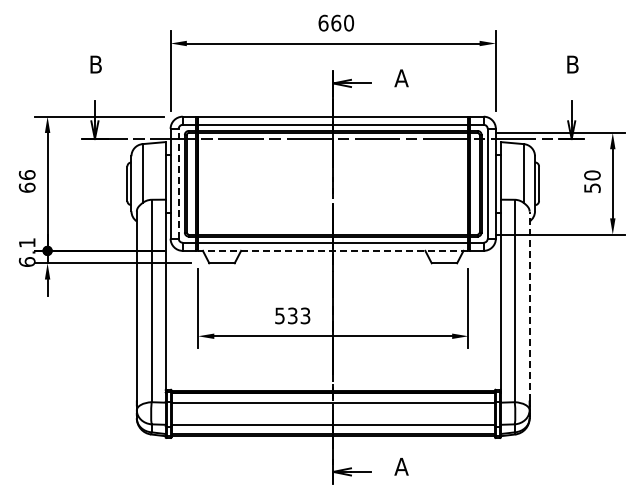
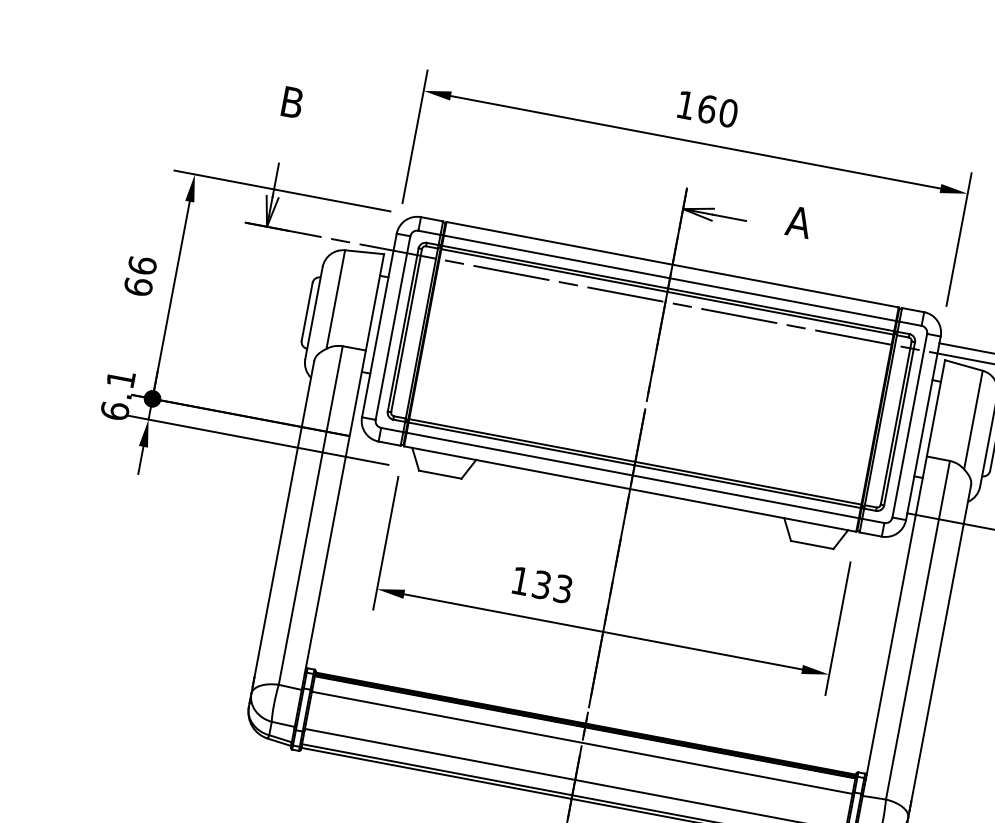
text: (323, 22) -> (686, 104), 660 -> 160
line: (178, 183) -> (392, 327), dashed -> solid
line: (332, 250) -> (629, 488), dashed -> solid
line: (529, 305) -> (941, 642), dashed -> solid
text: (279, 315) -> (519, 580), 533 -> 133

